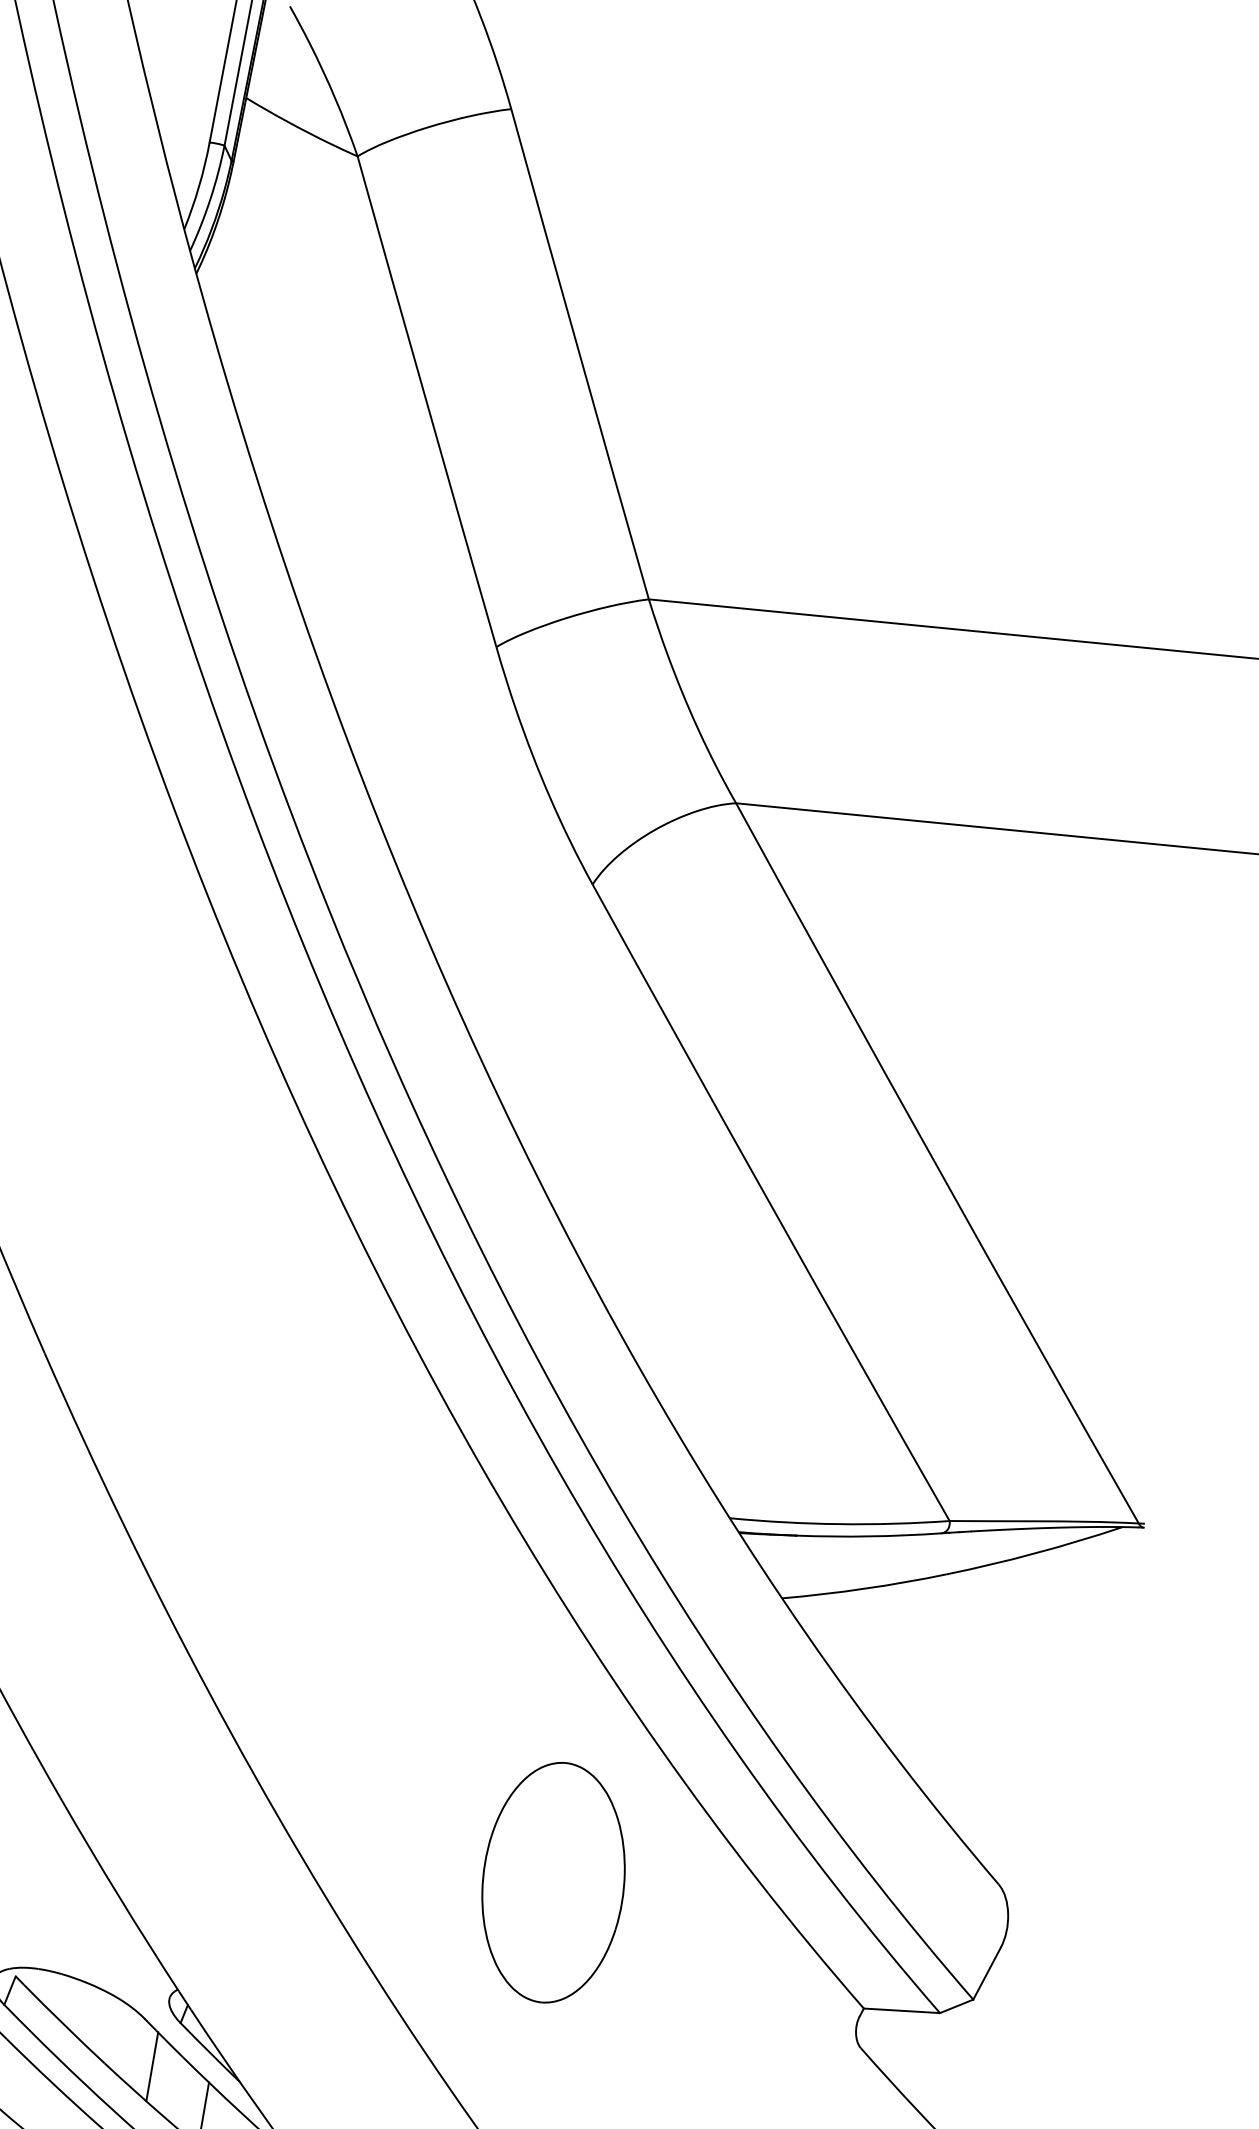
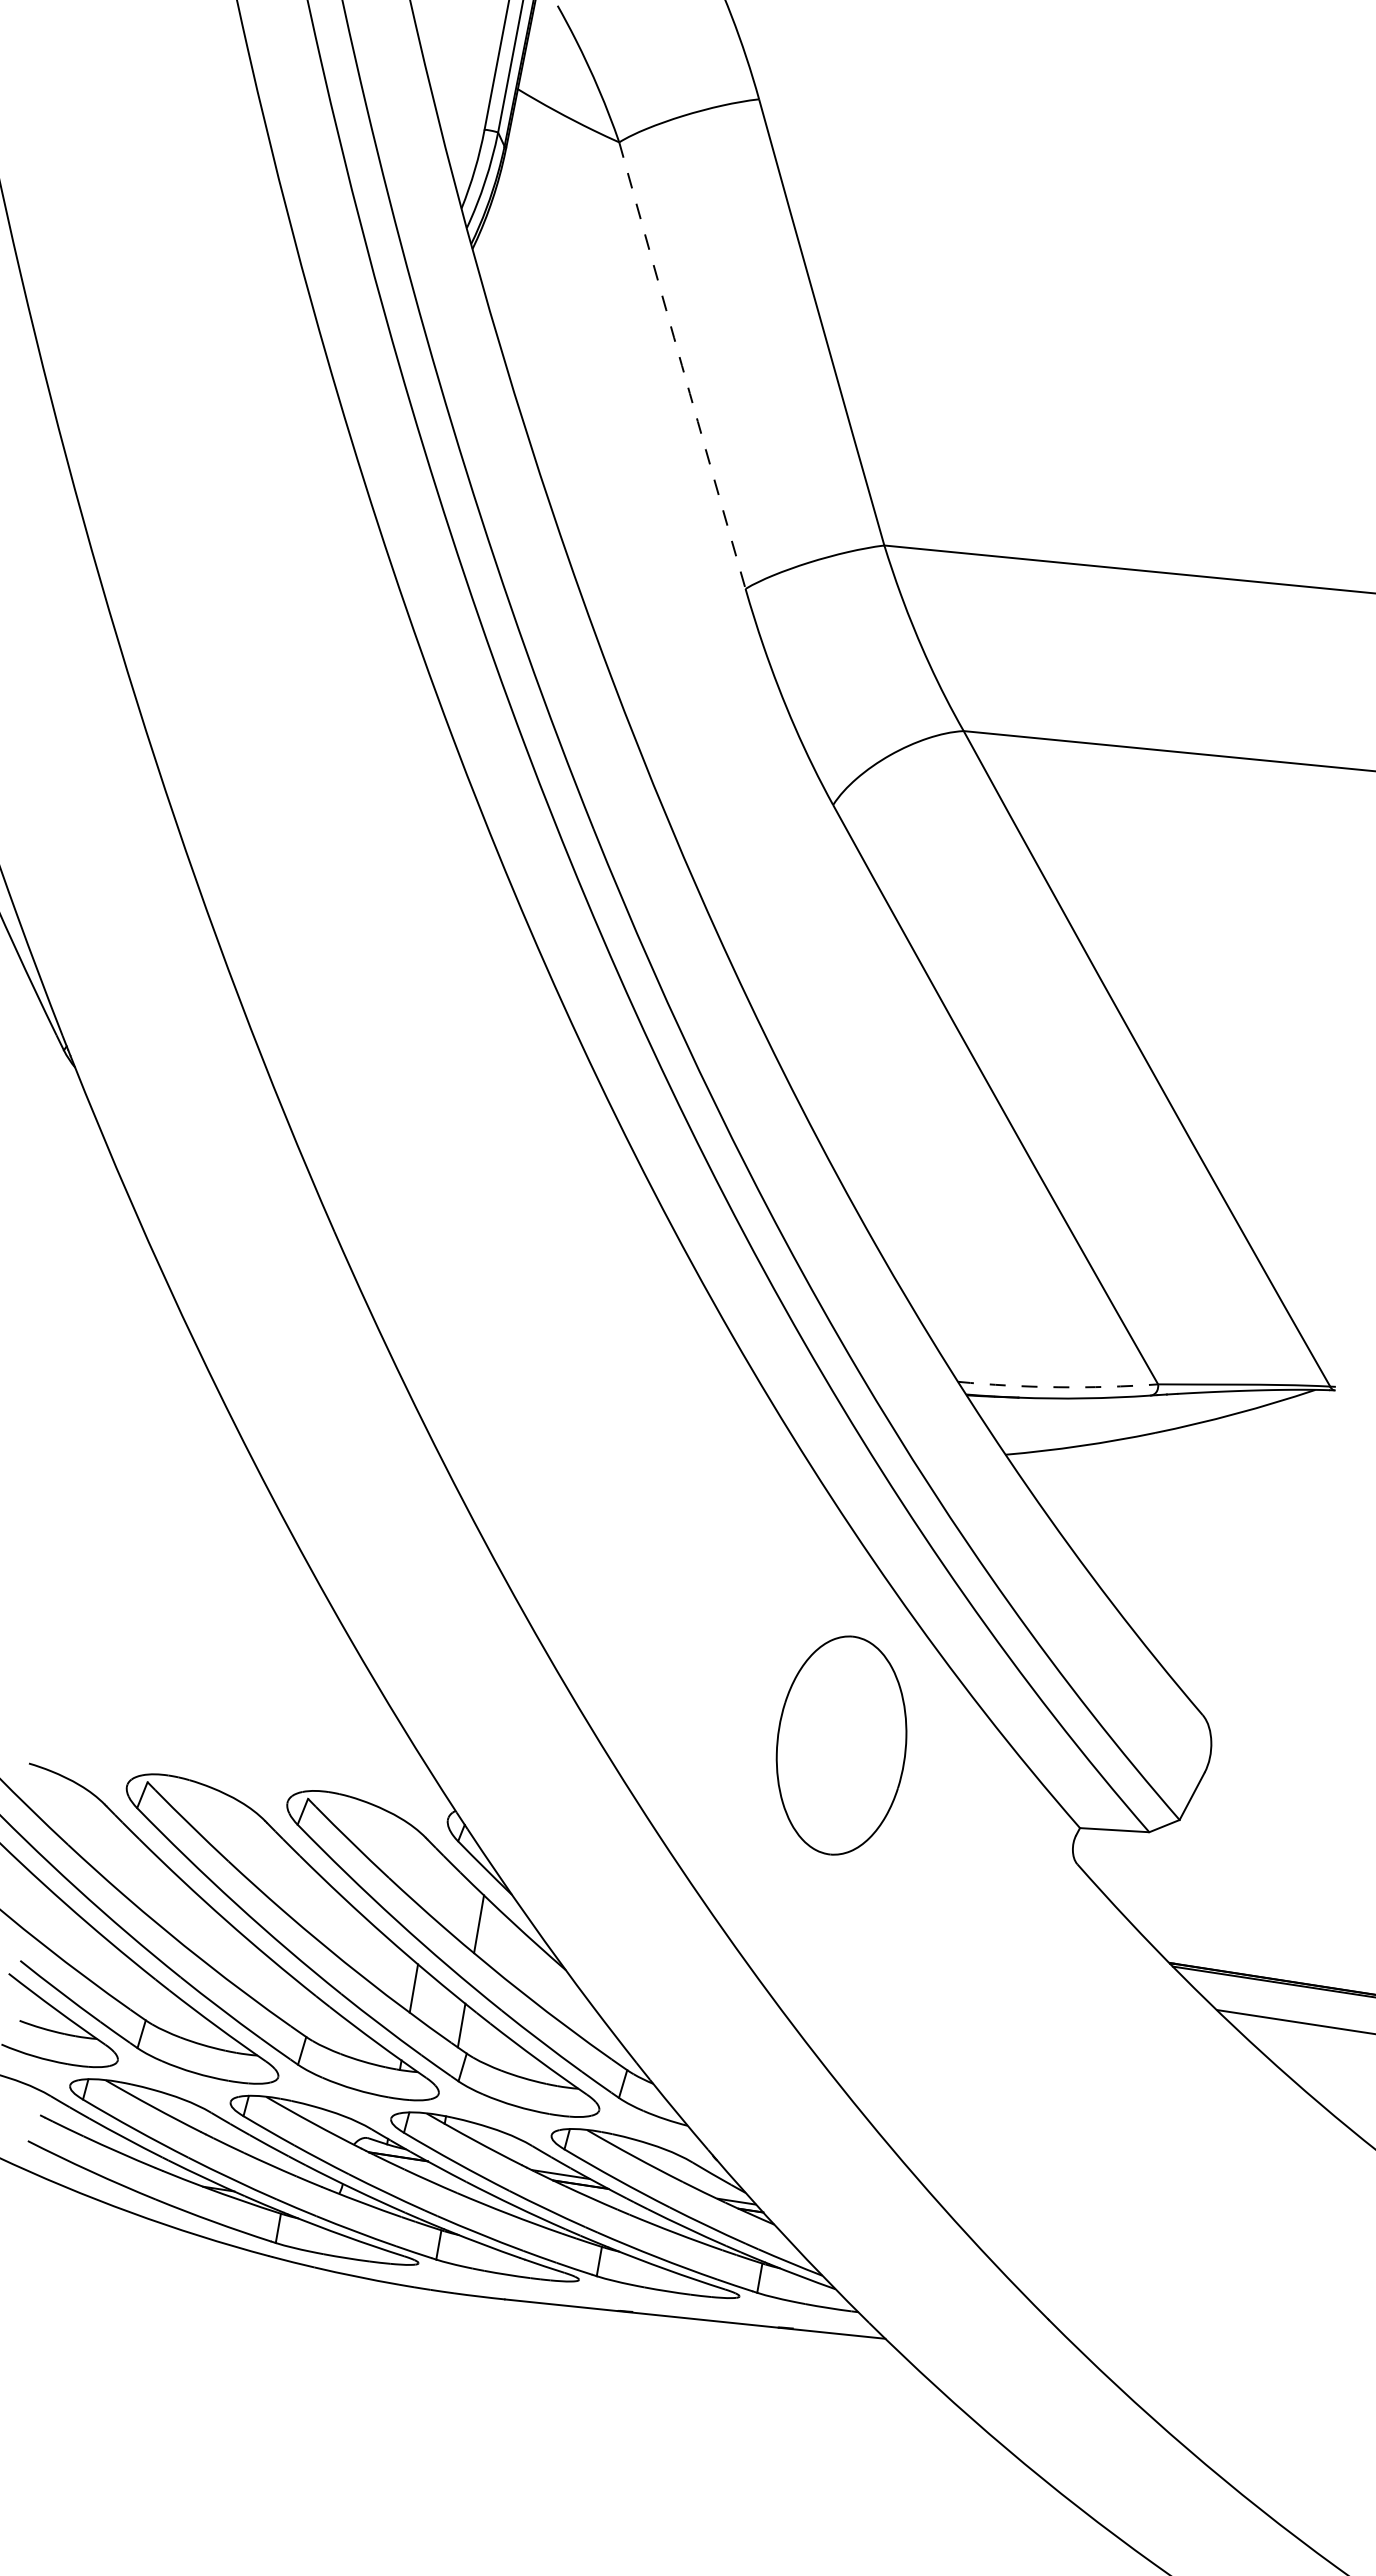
arc: (427, 401) -> (682, 365), solid -> dashed
arc: (840, 1524) -> (1058, 1387), solid -> dashed
part: (553, 1882) -> (841, 1745), moved
line: (151, 2066) -> (431, 1880), removed

